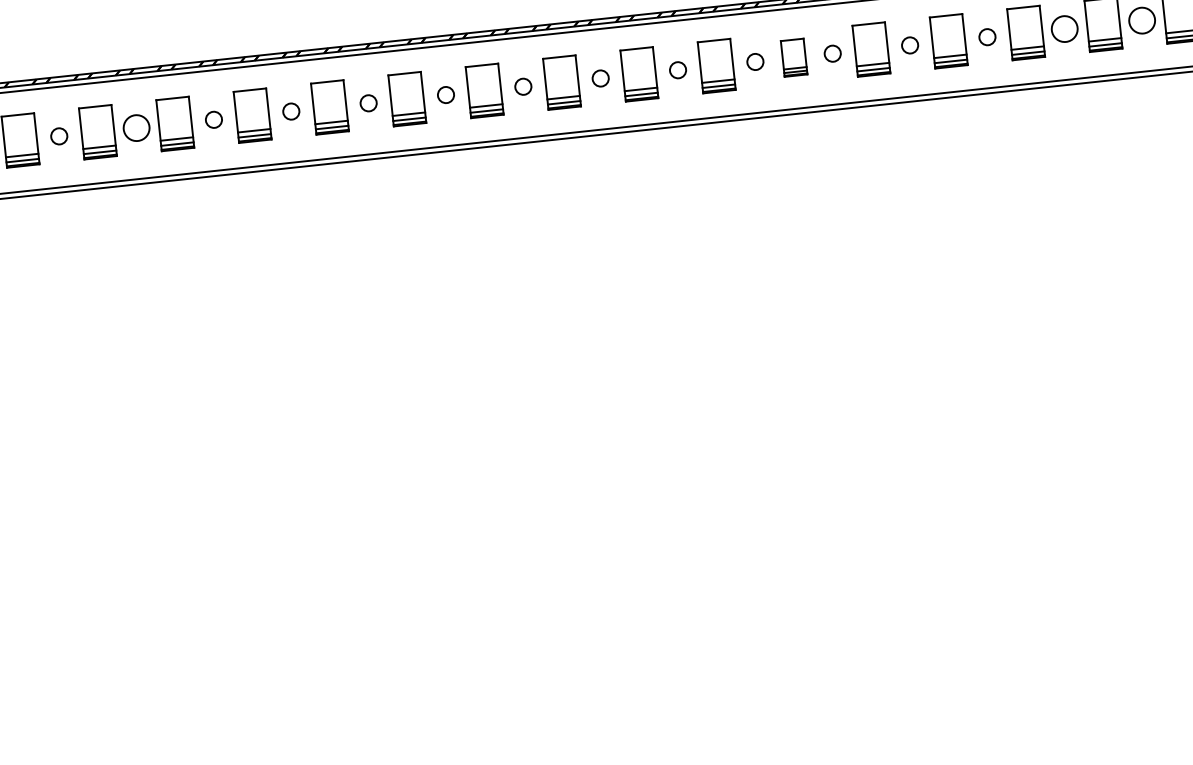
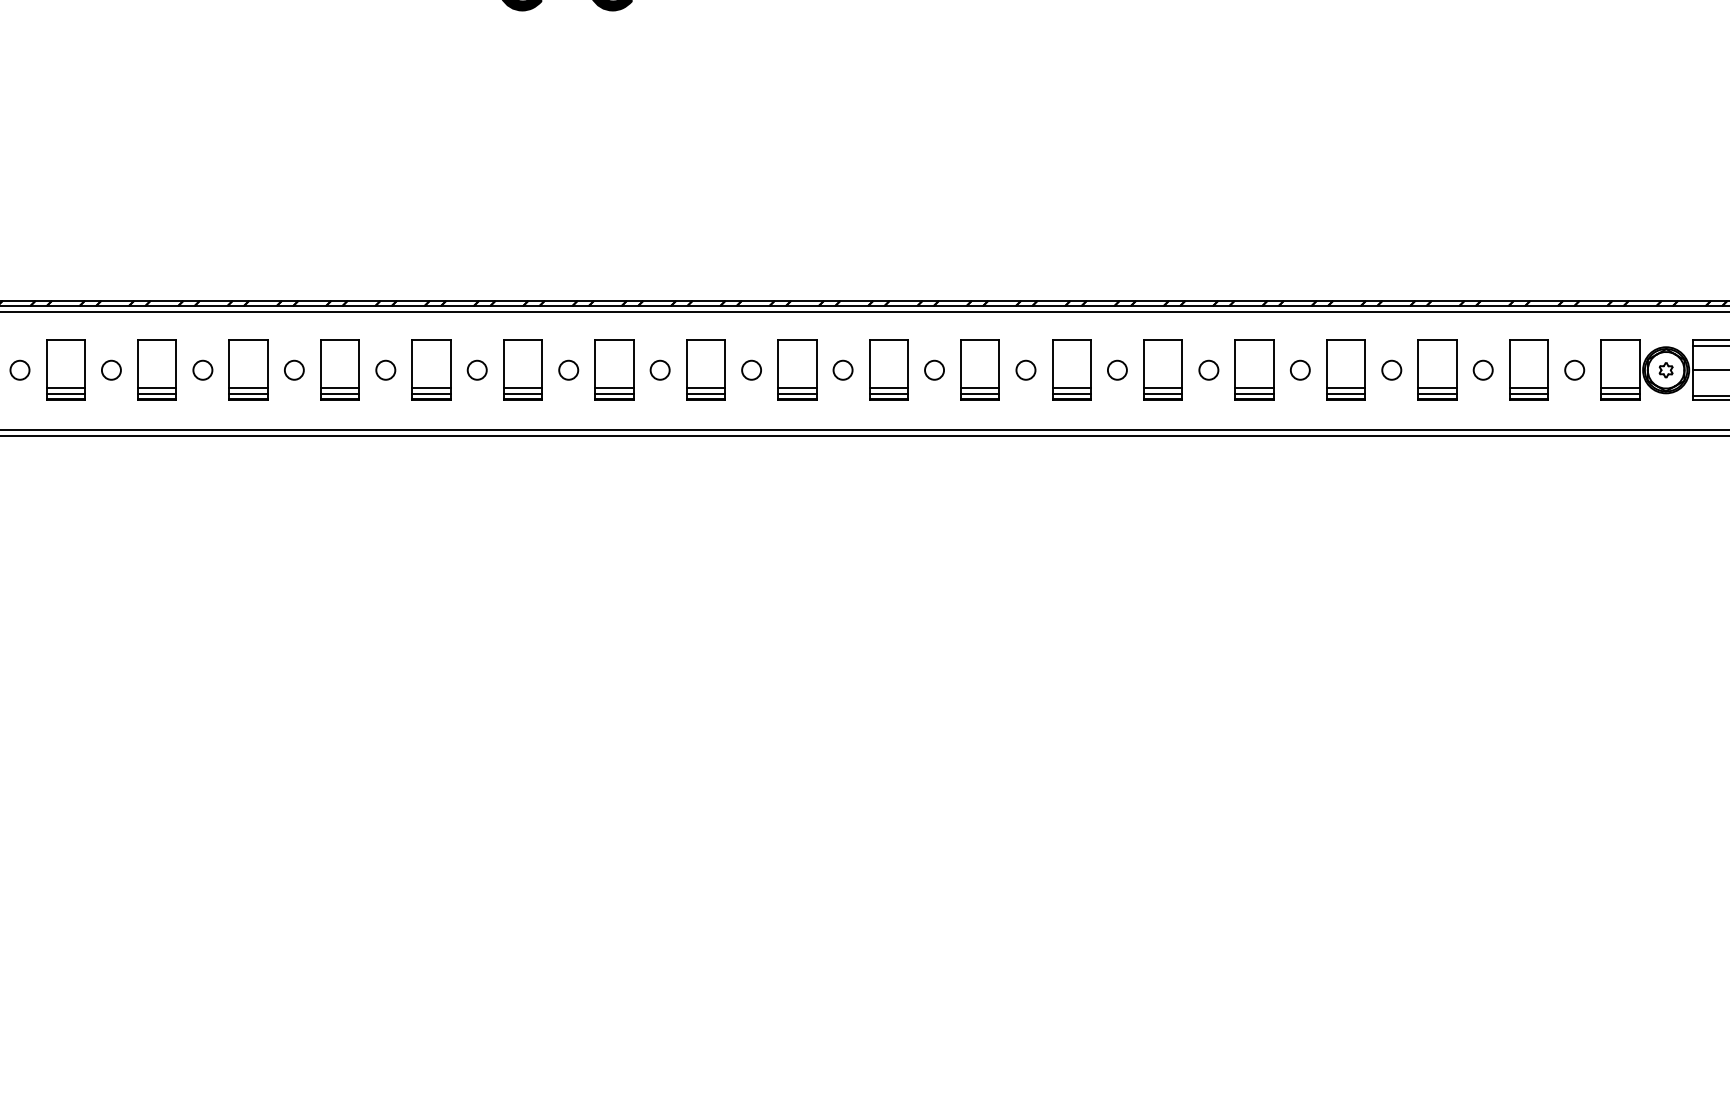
circle: (1141, 20) -> (1482, 369), size x0.62
circle: (1064, 28) -> (1391, 369), size x0.62
part: (793, 57) -> (1071, 369), size x1.43
circle: (135, 127) -> (293, 369), size x0.62

